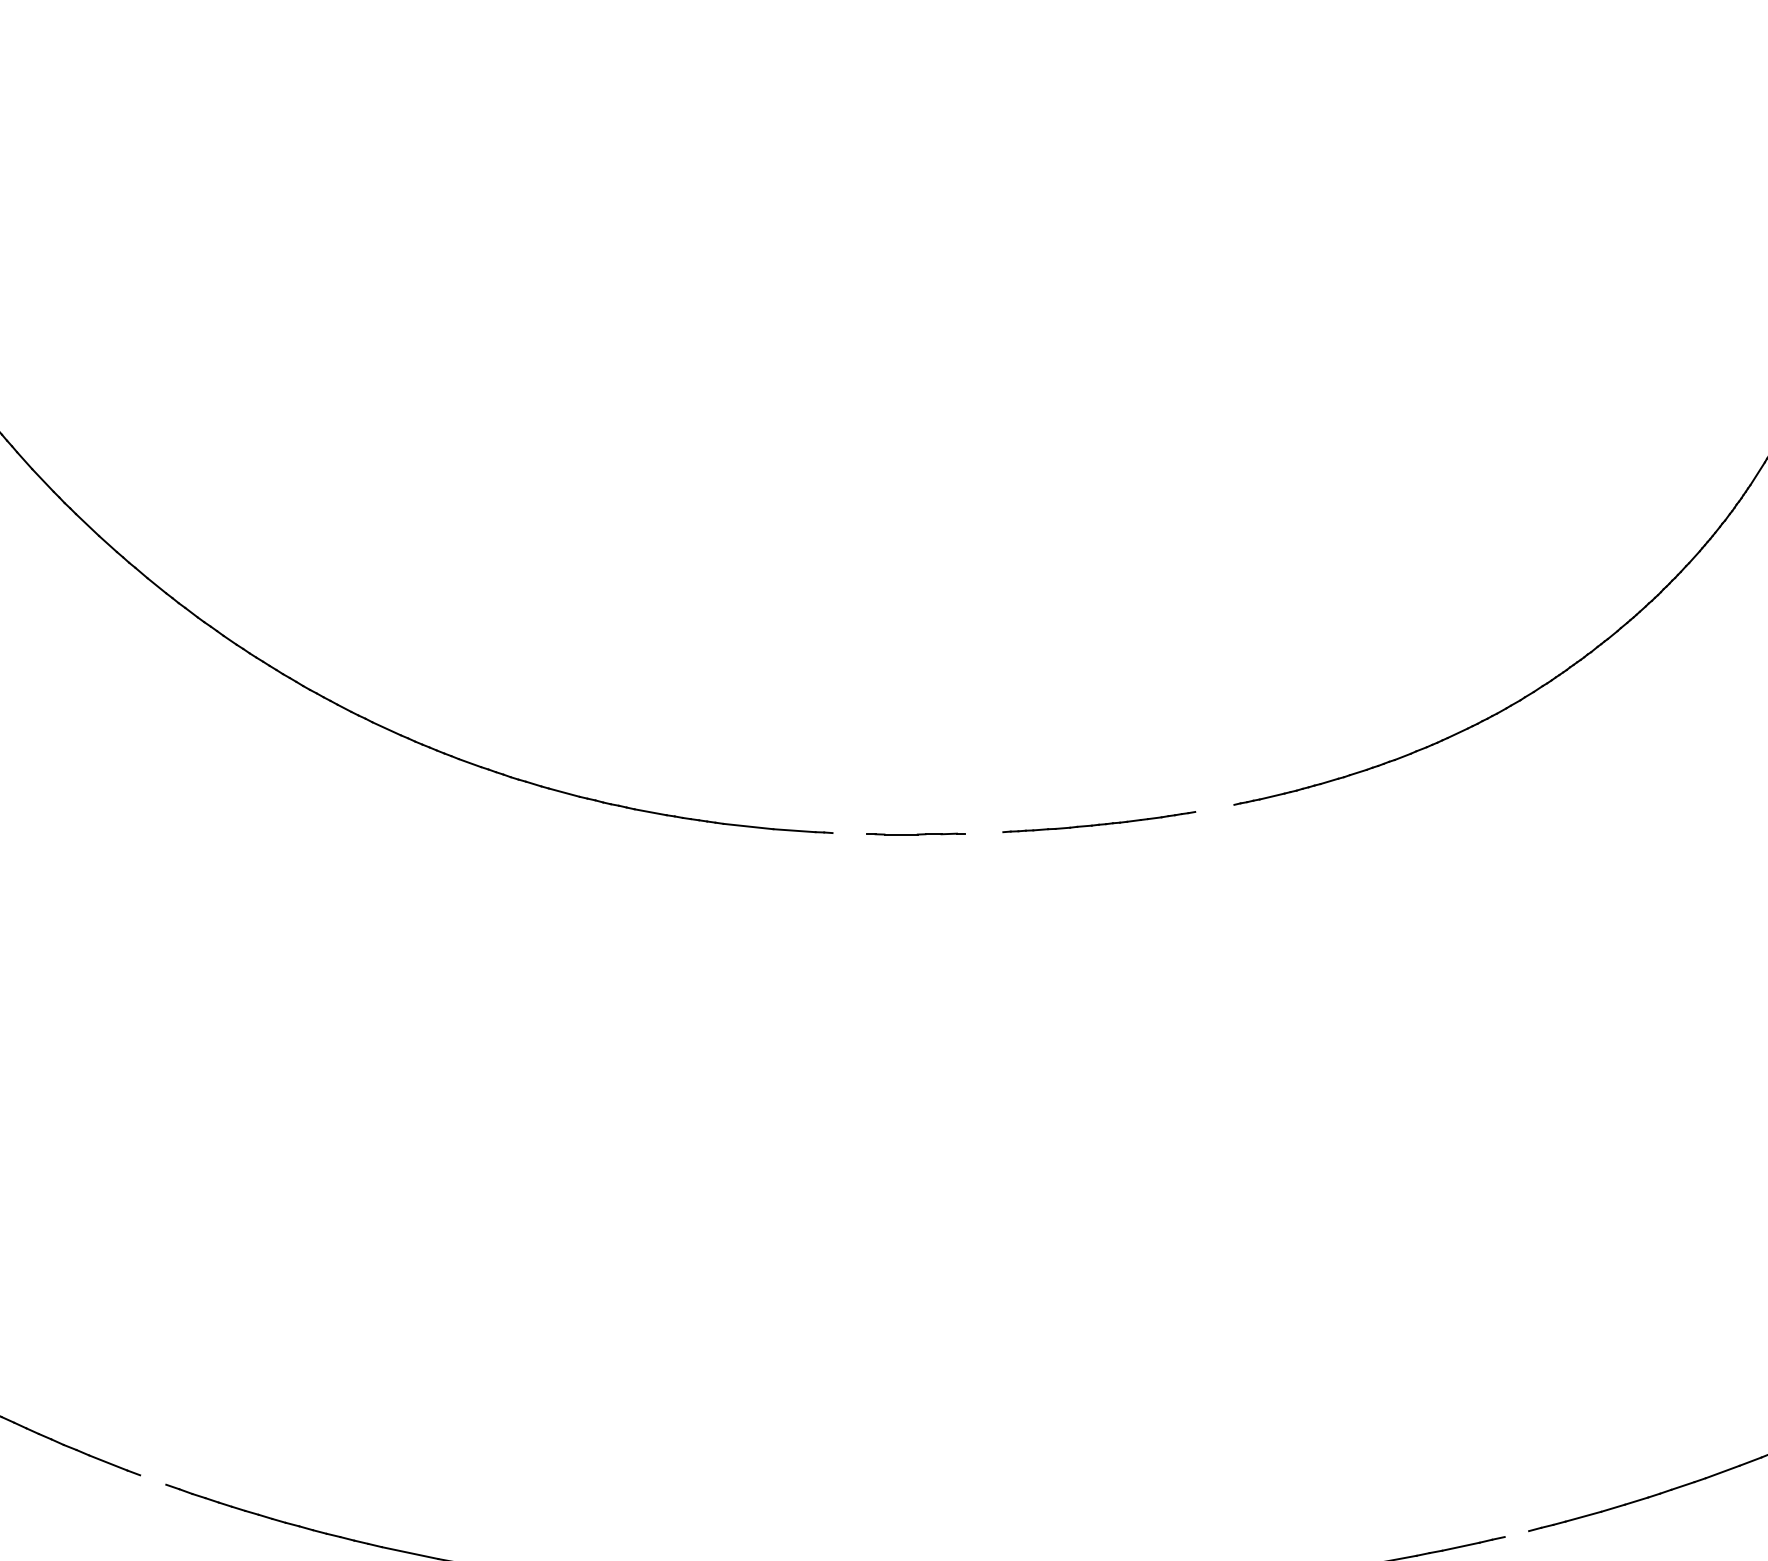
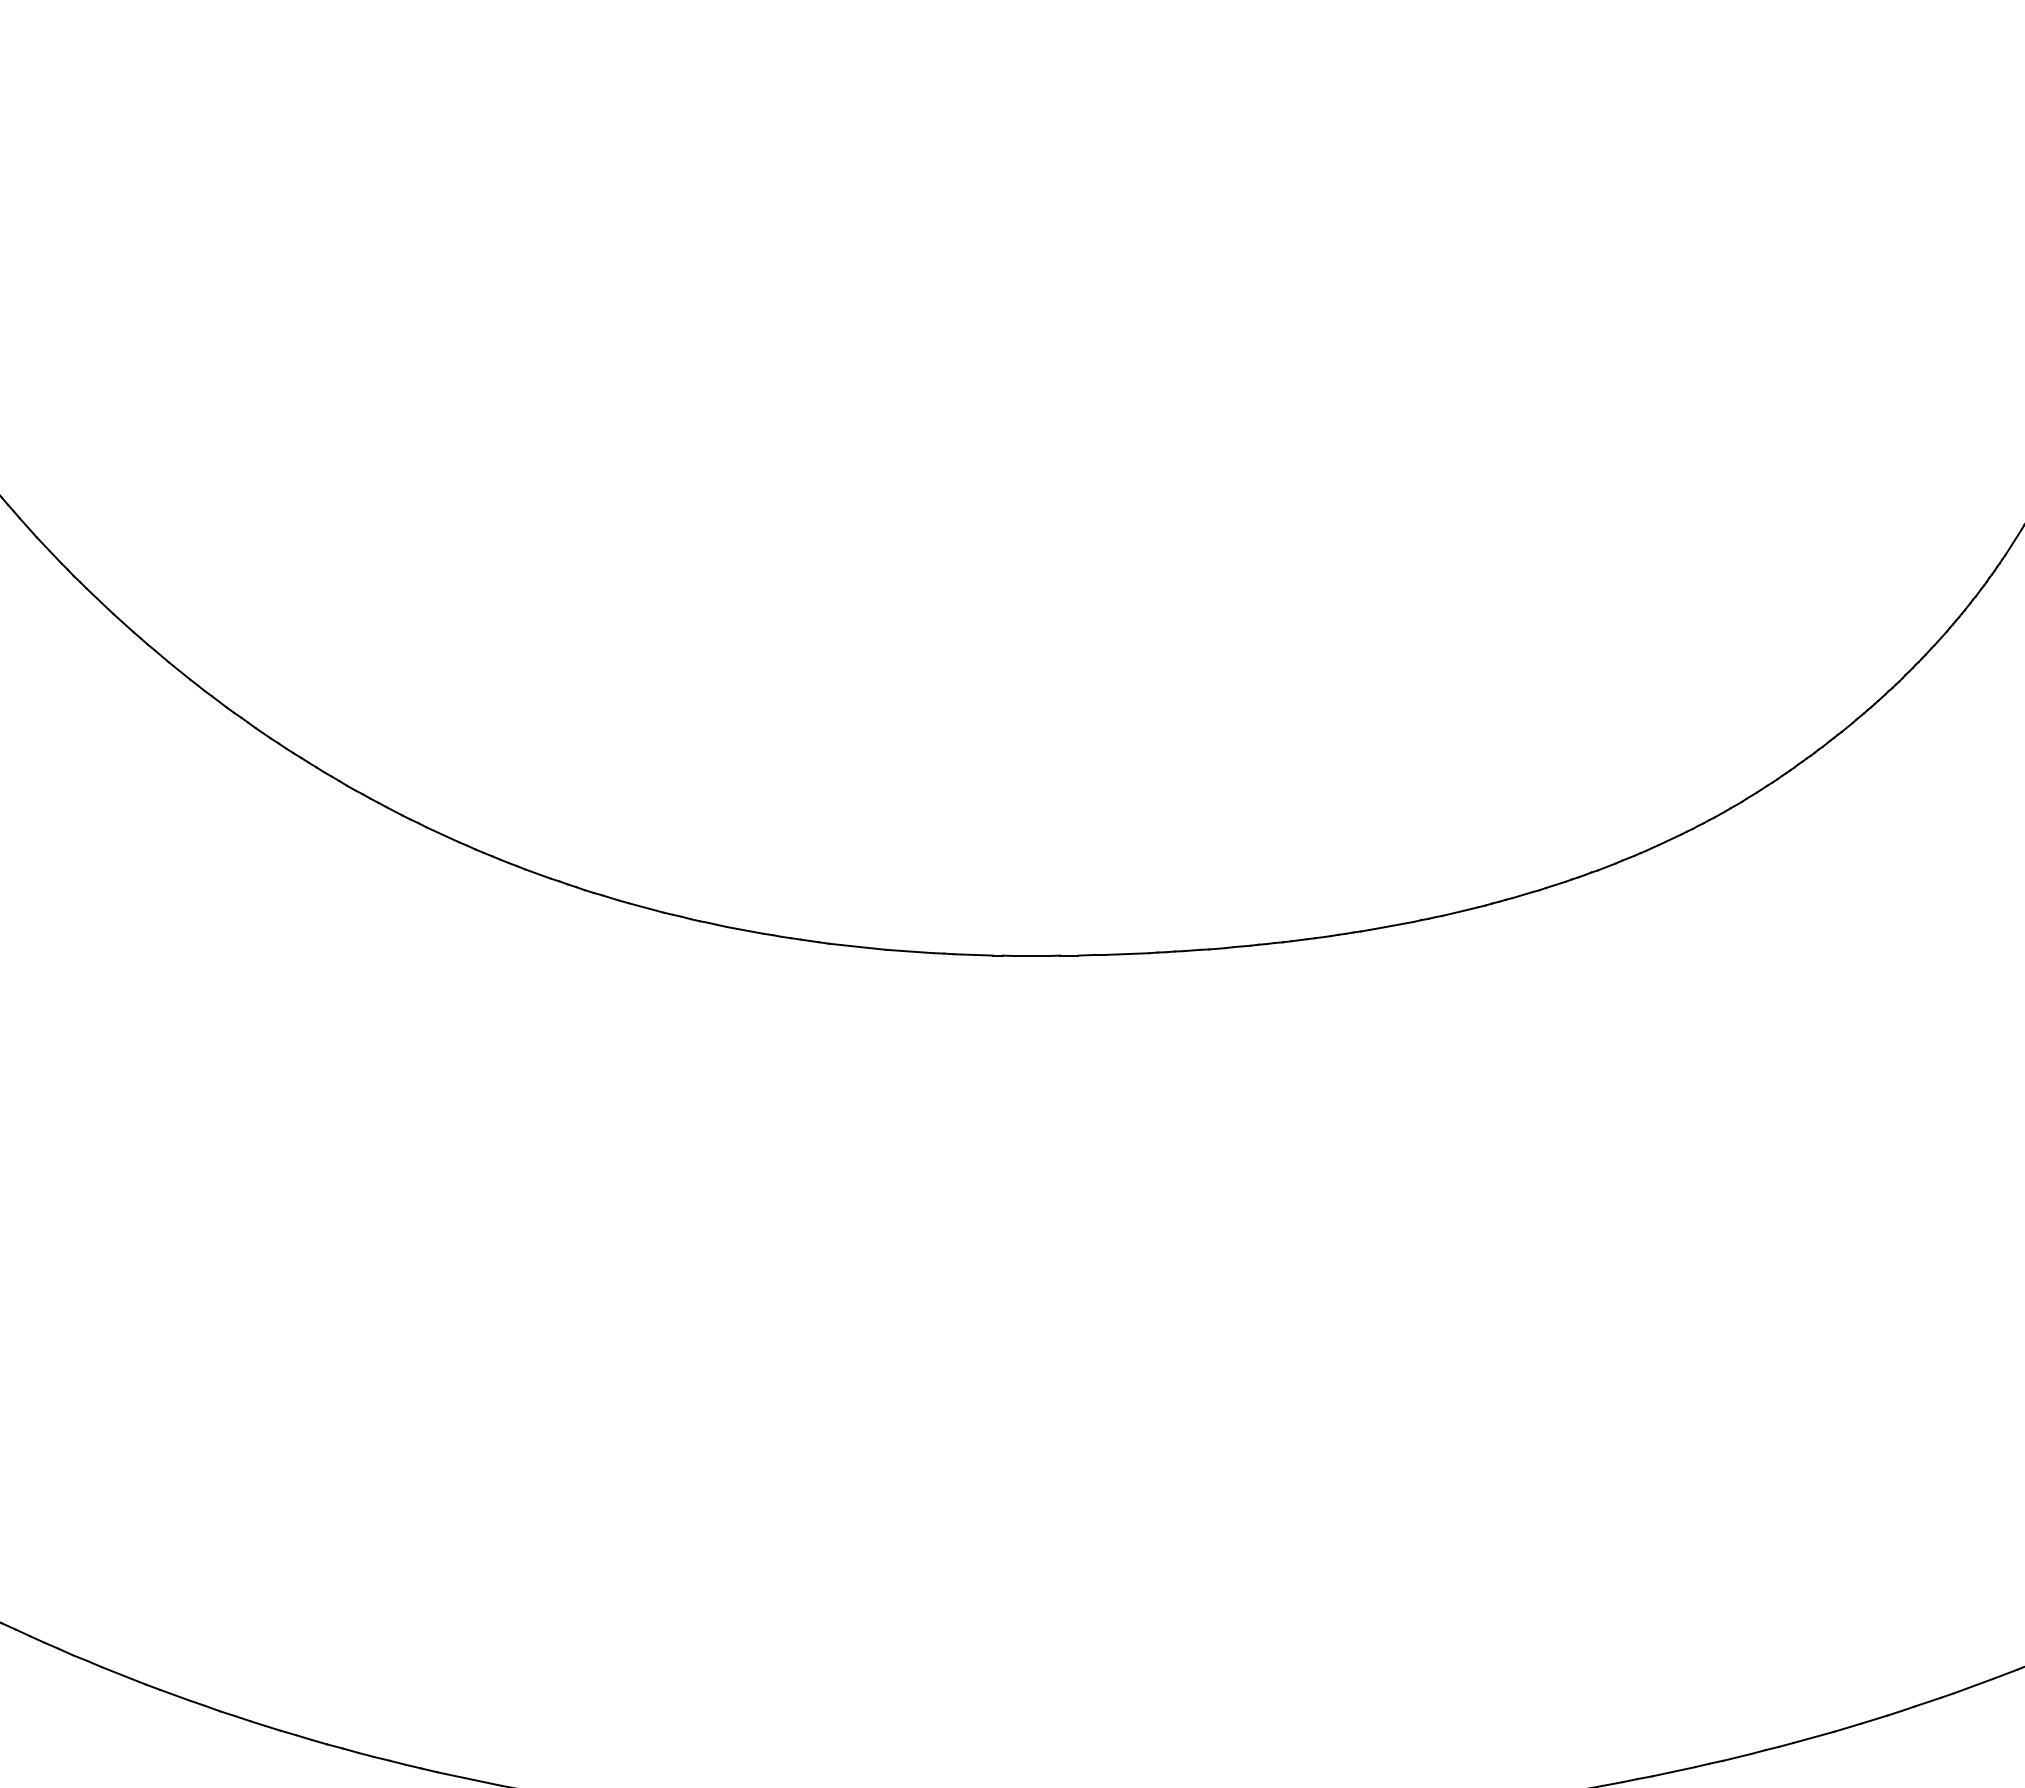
line: (1214, 807) -> (1391, 925), added
line: (984, 832) -> (1127, 953), added
line: (849, 833) -> (973, 954), added
line: (153, 1479) -> (175, 1694), added
line: (1516, 1533) -> (1737, 1756), added

